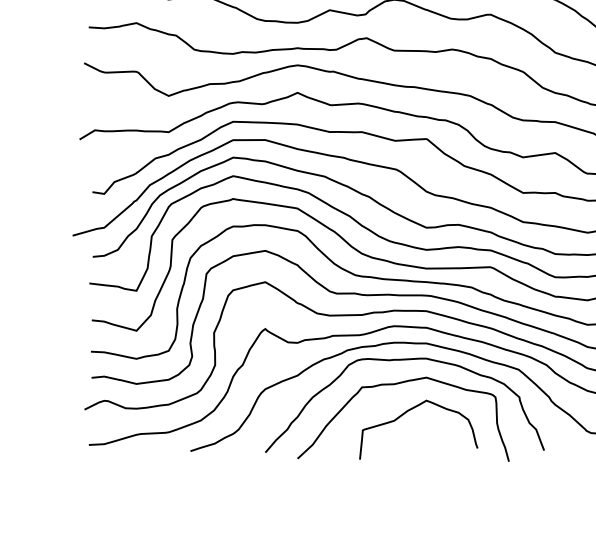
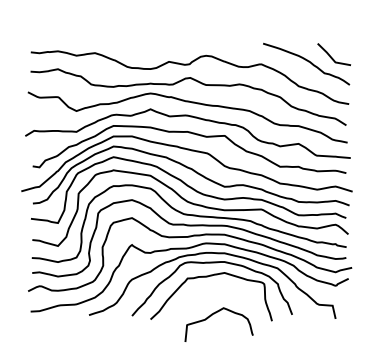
curve: (405, 415) -> (211, 316), moved

